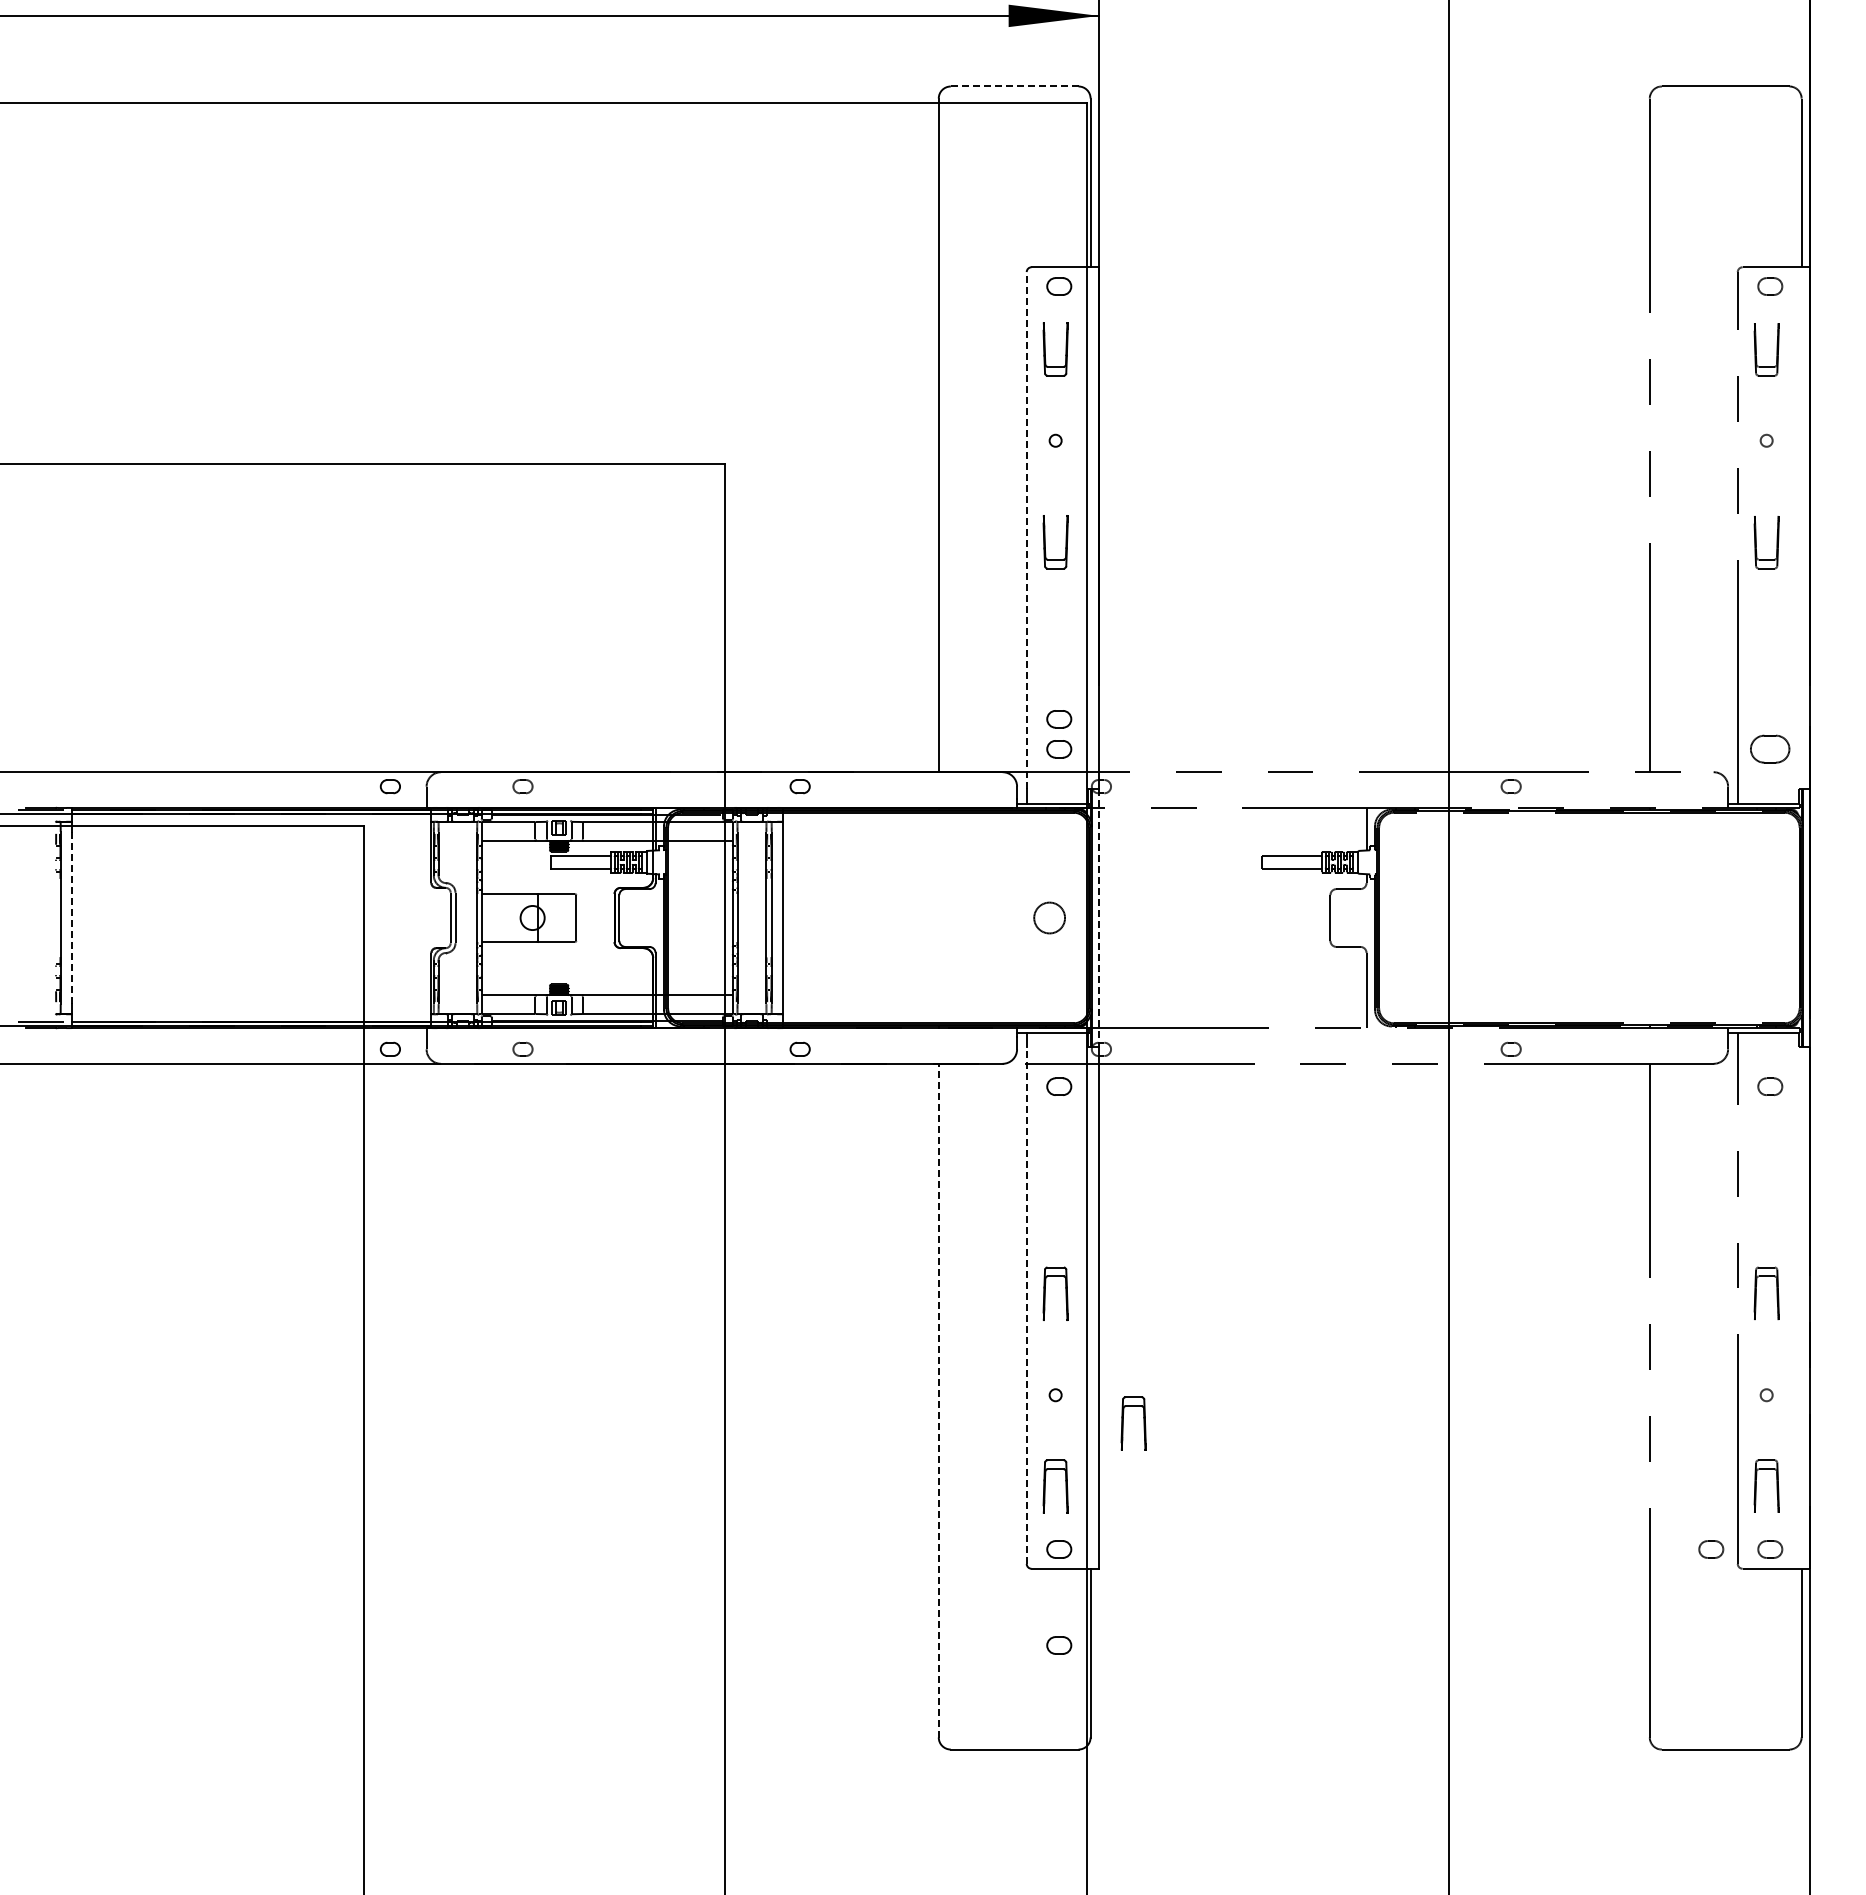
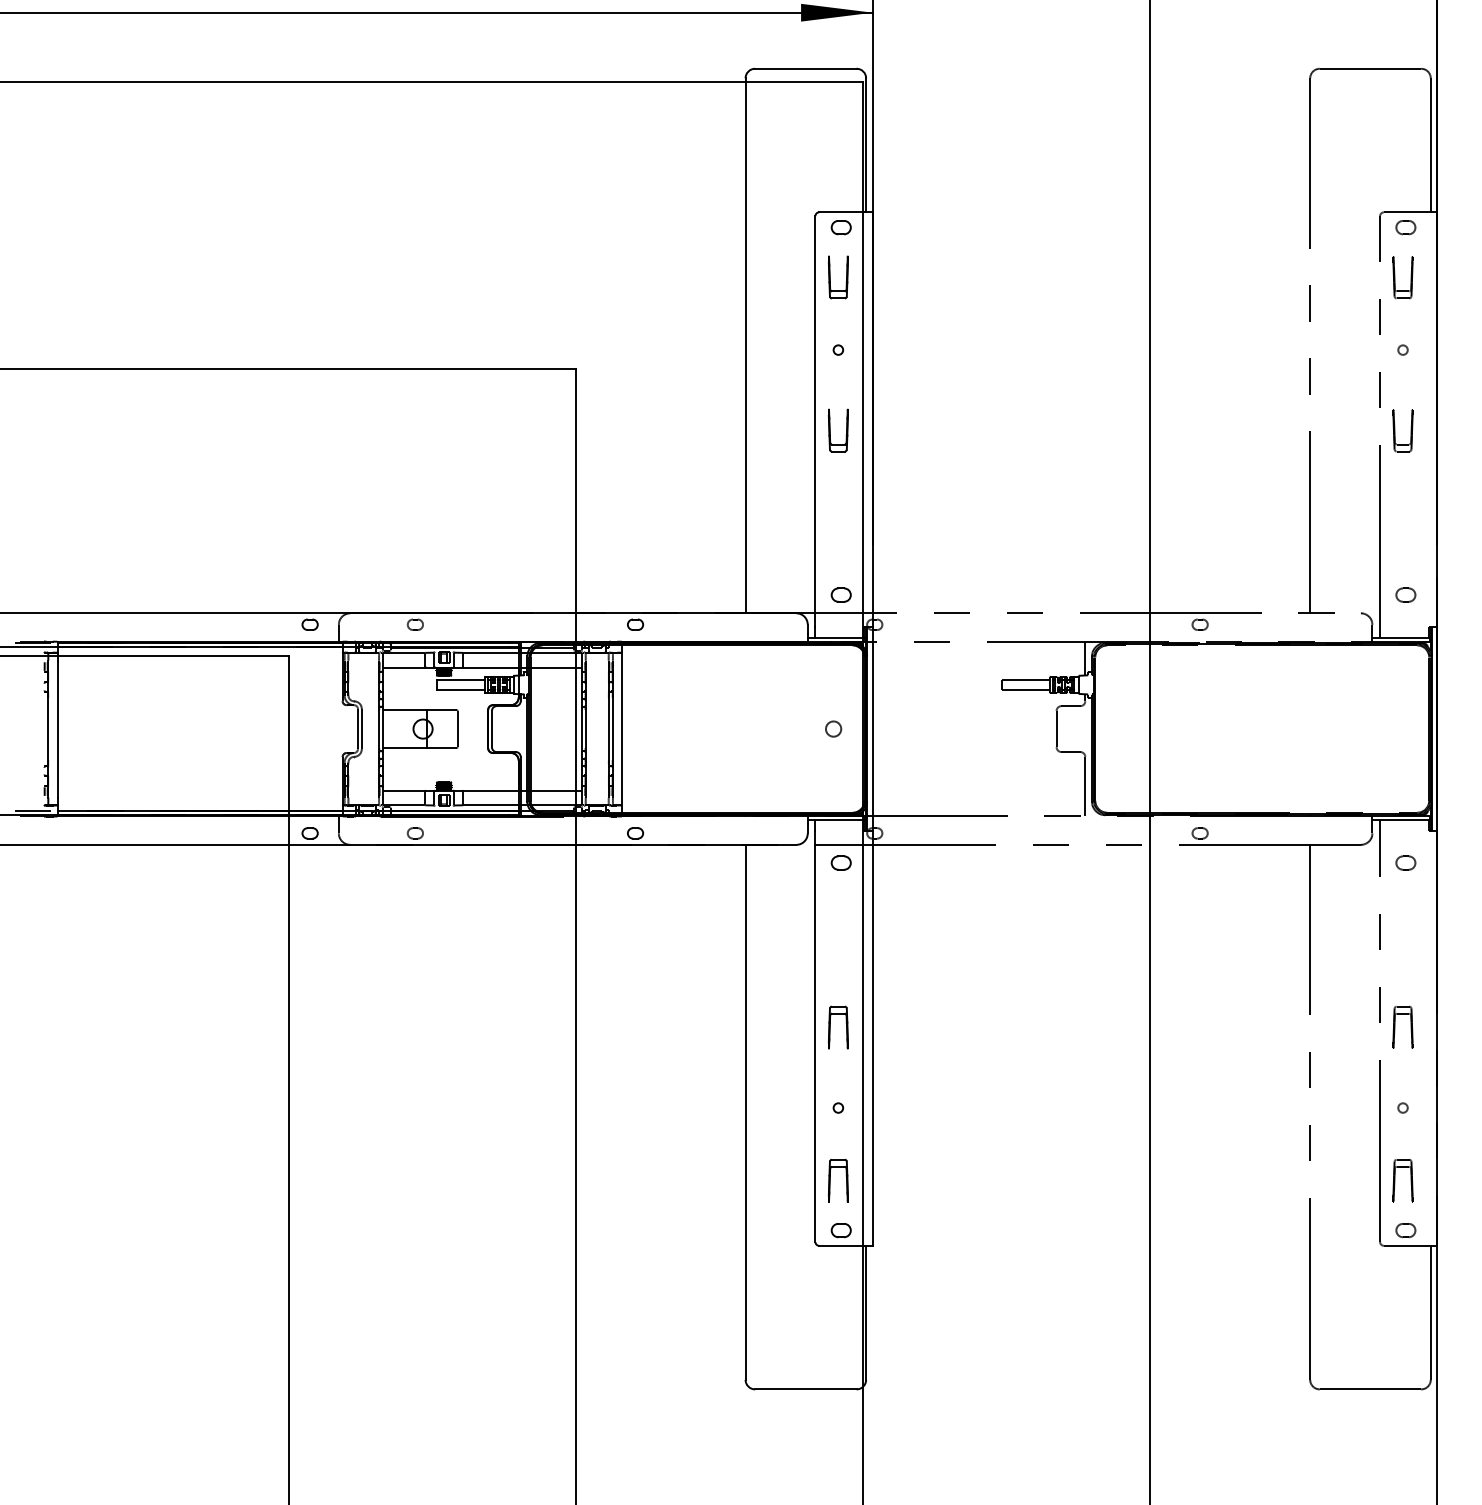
line: (1014, 86) -> (805, 68), dashed -> solid
line: (1026, 530) -> (815, 421), dashed -> solid
part: (1059, 719) -> (841, 571), removed
part: (1770, 749) -> (1406, 595), size x0.62
circle: (1049, 917) -> (833, 728), size x0.62
line: (72, 918) -> (57, 729), dashed -> solid
line: (1099, 918) -> (873, 729), dashed -> solid
line: (1026, 1305) -> (815, 1036), dashed -> solid
line: (938, 1400) -> (745, 1112), dashed -> solid
part: (1123, 1423) -> (892, 1130), removed
part: (1711, 1549) -> (1359, 1230), removed
part: (1059, 1645) -> (841, 1306), removed

